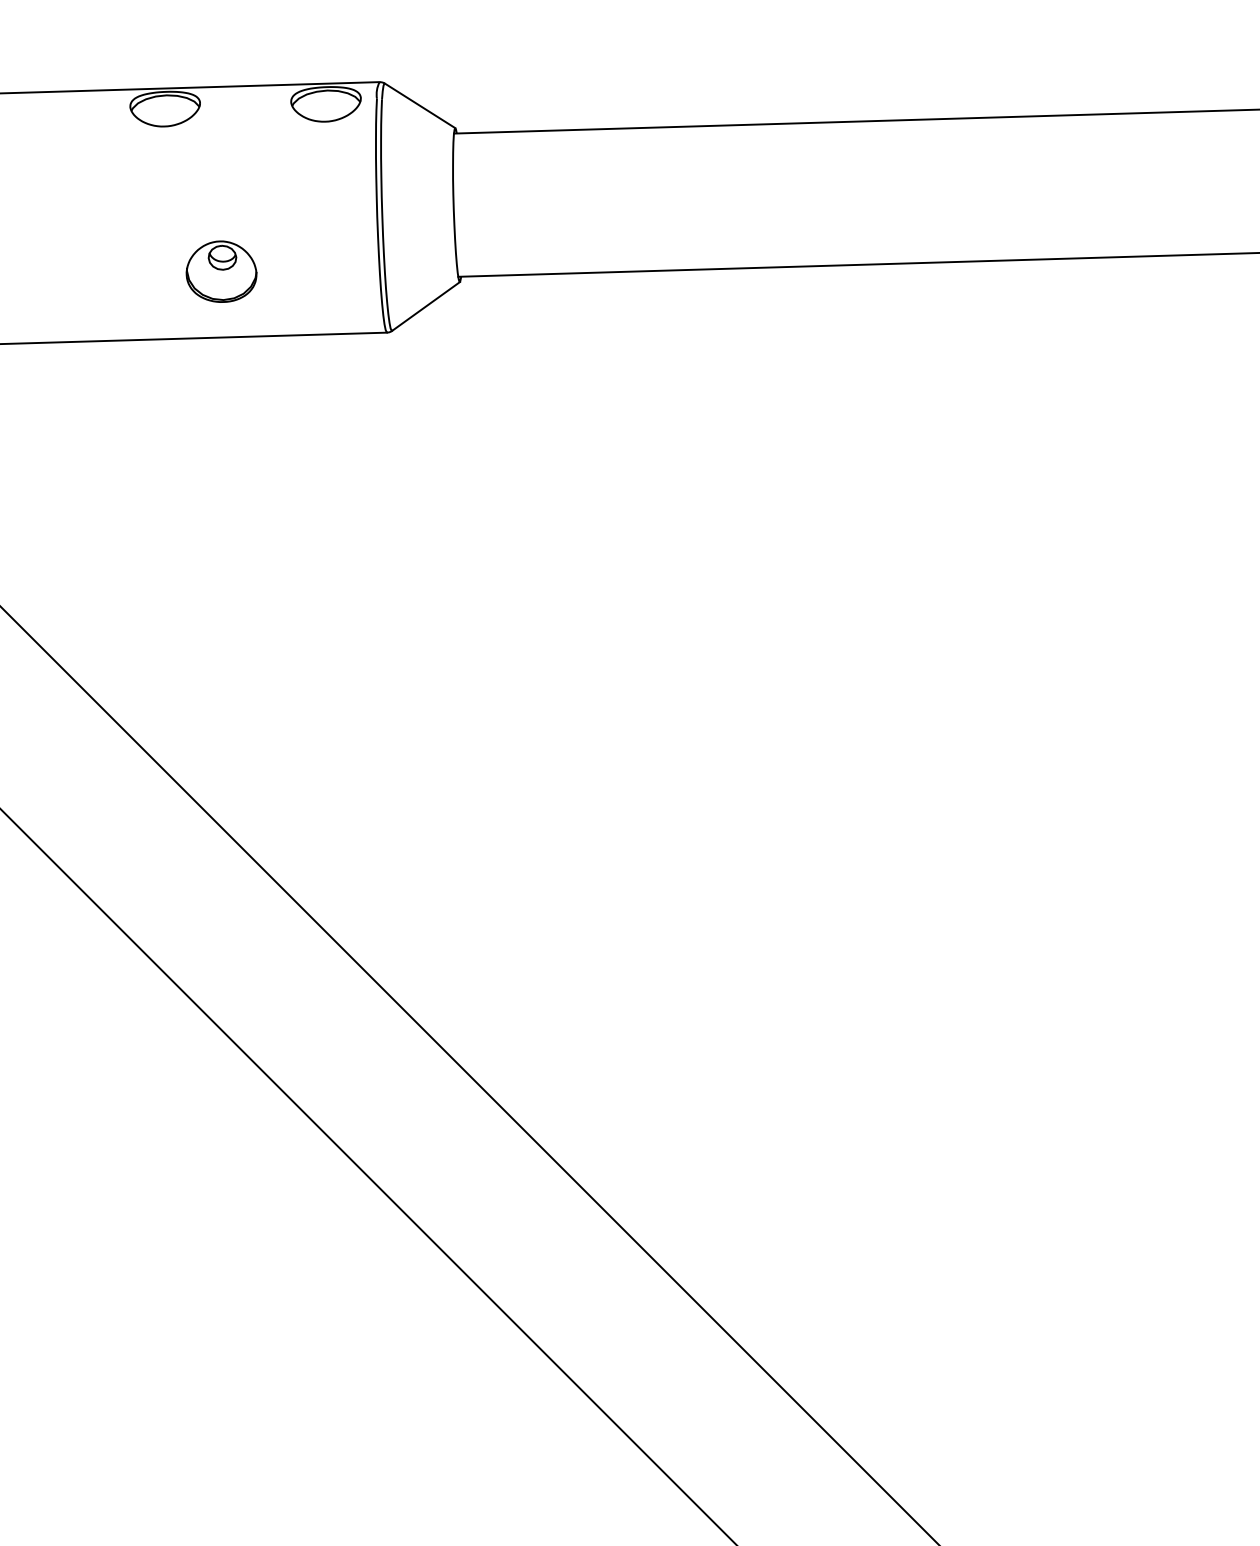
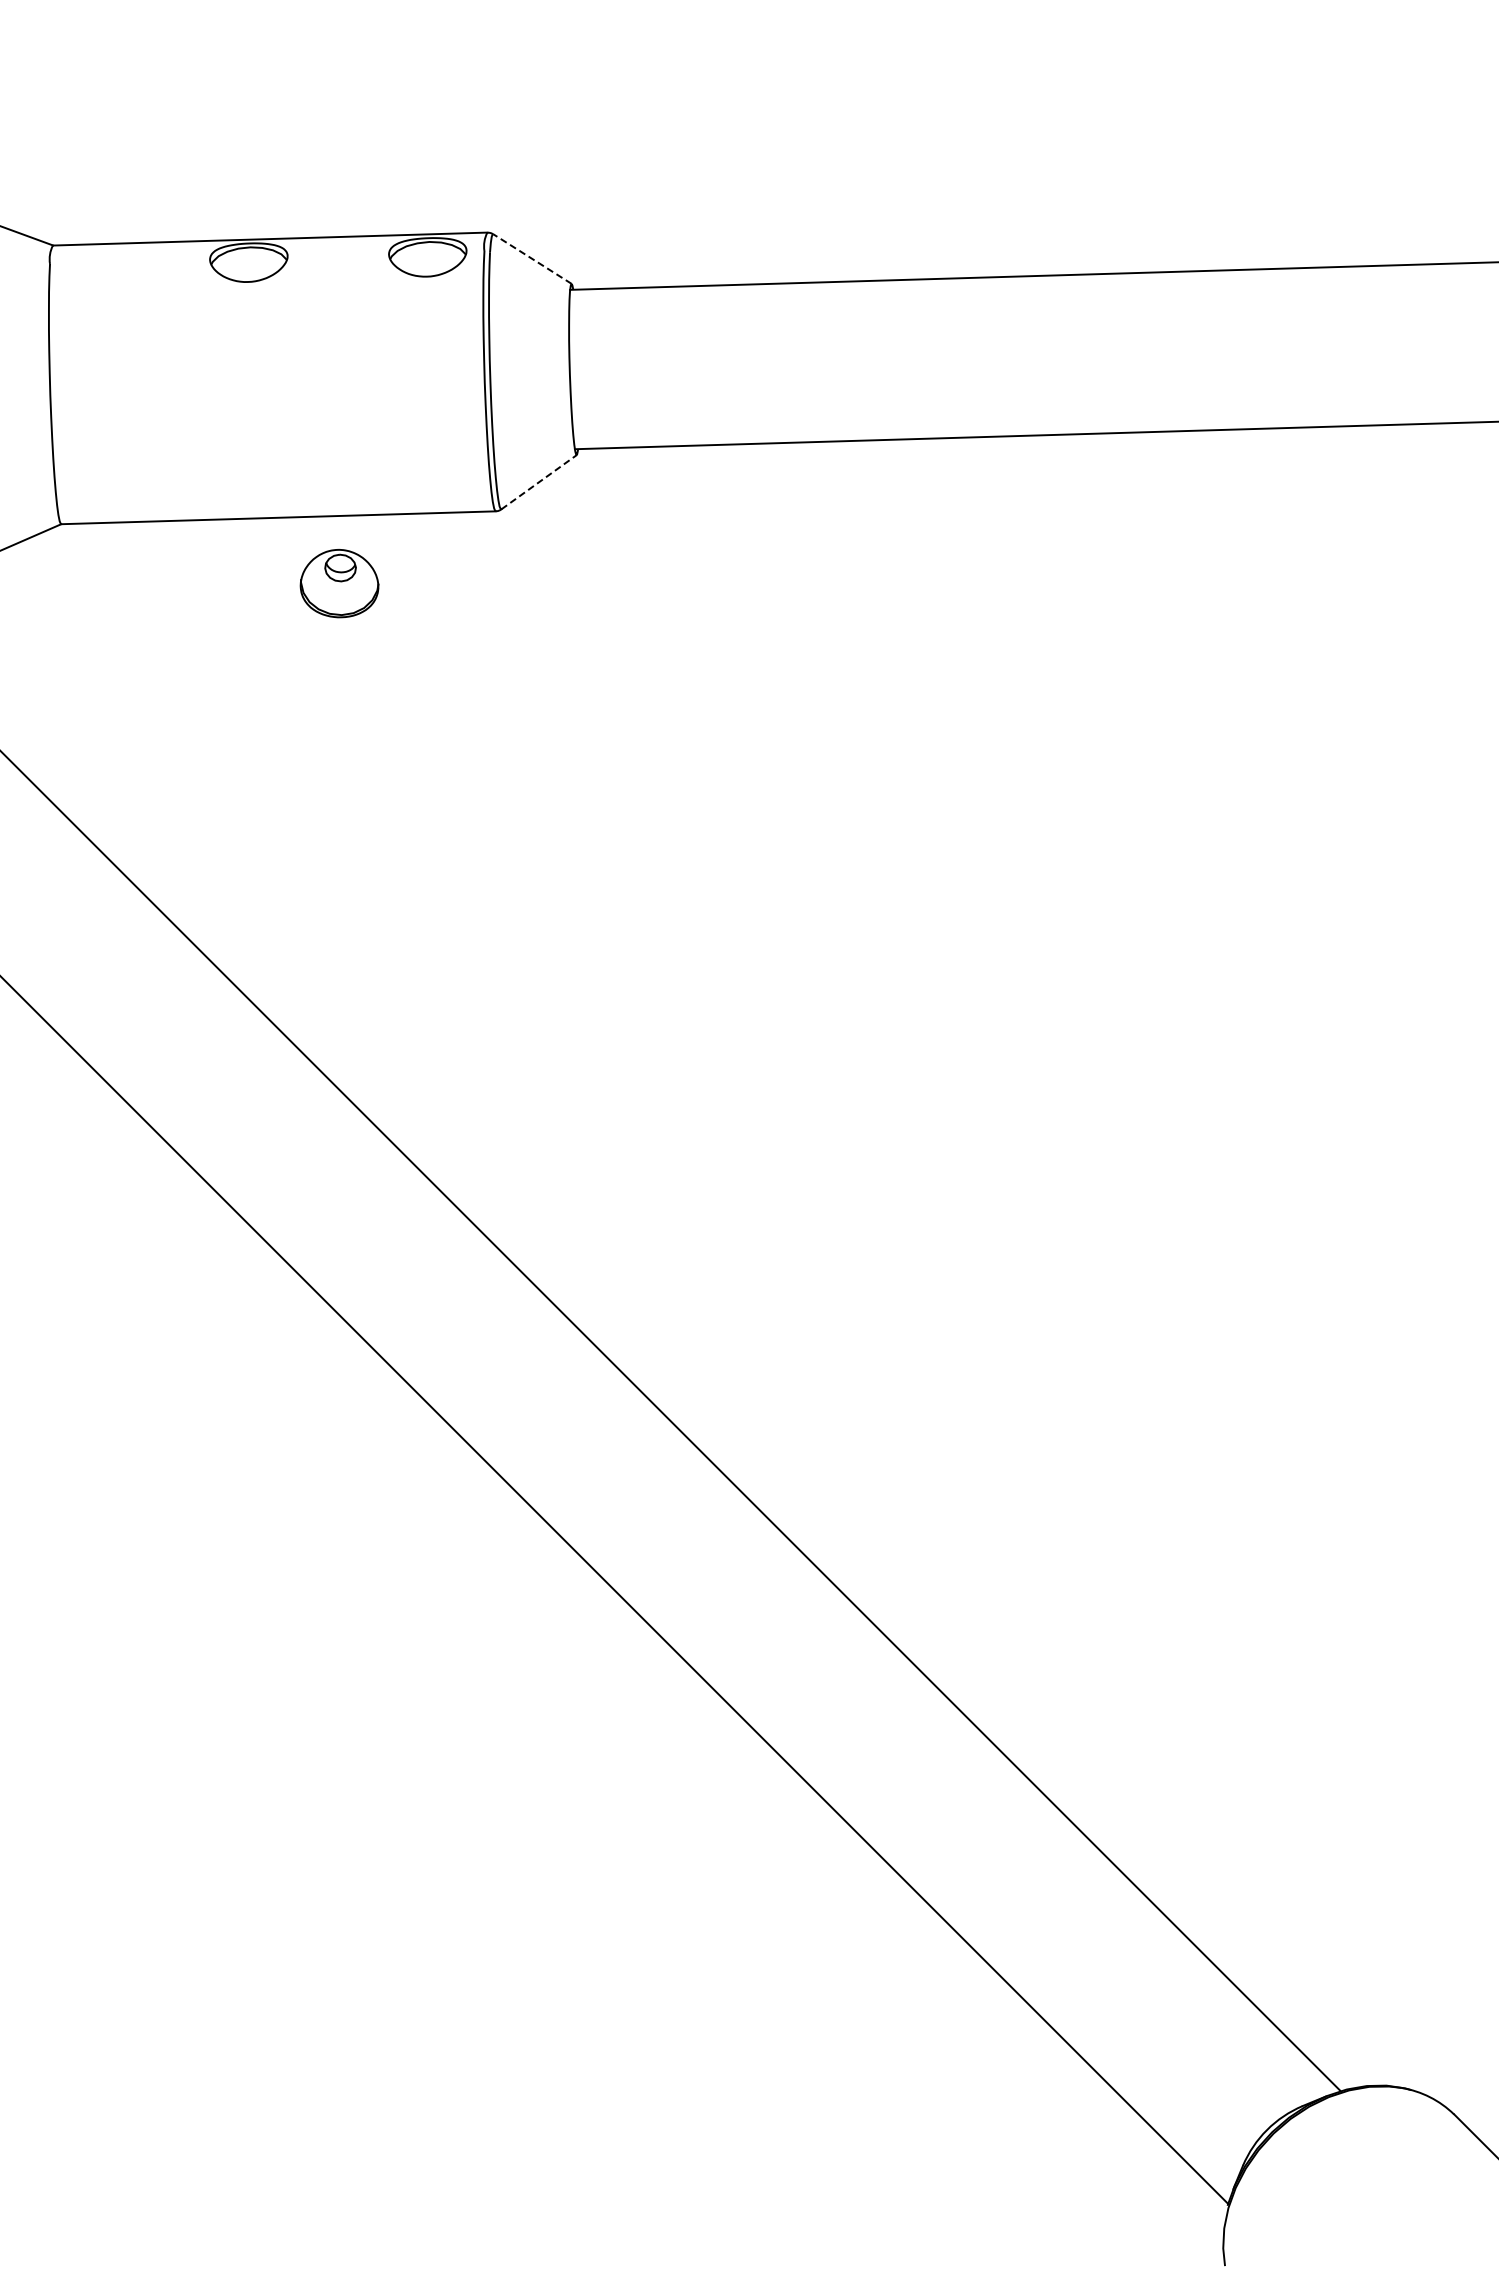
line: (420, 105) -> (532, 258), solid -> dashed
part: (221, 271) -> (339, 583), moved
line: (426, 305) -> (539, 481), solid -> dashed

